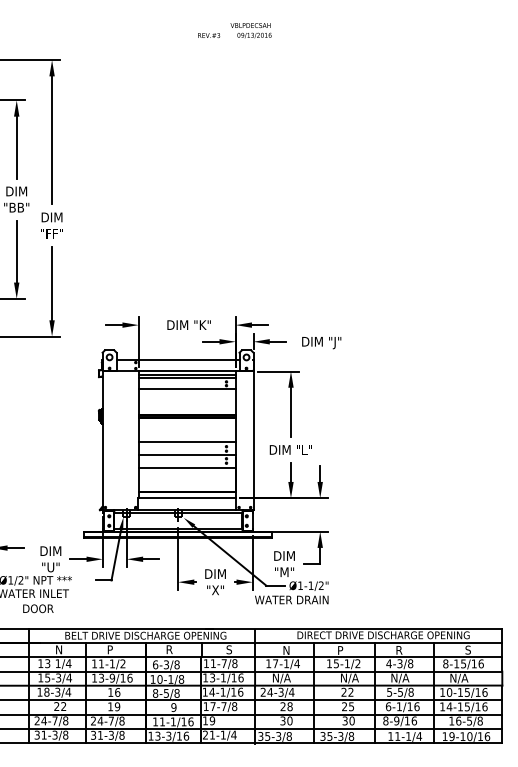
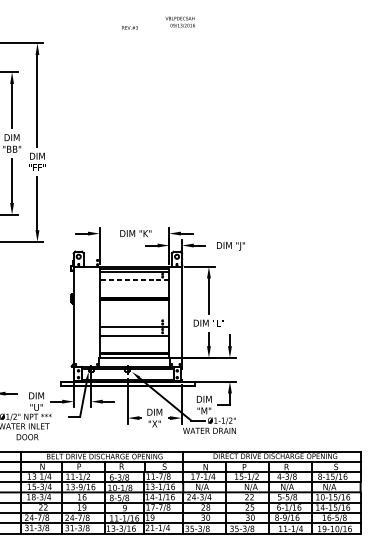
text: (209, 35) -> (130, 27), moved
line: (177, 359) -> (127, 258), removed
line: (187, 389) -> (134, 279), solid -> dashed
line: (186, 441) -> (133, 317), removed

